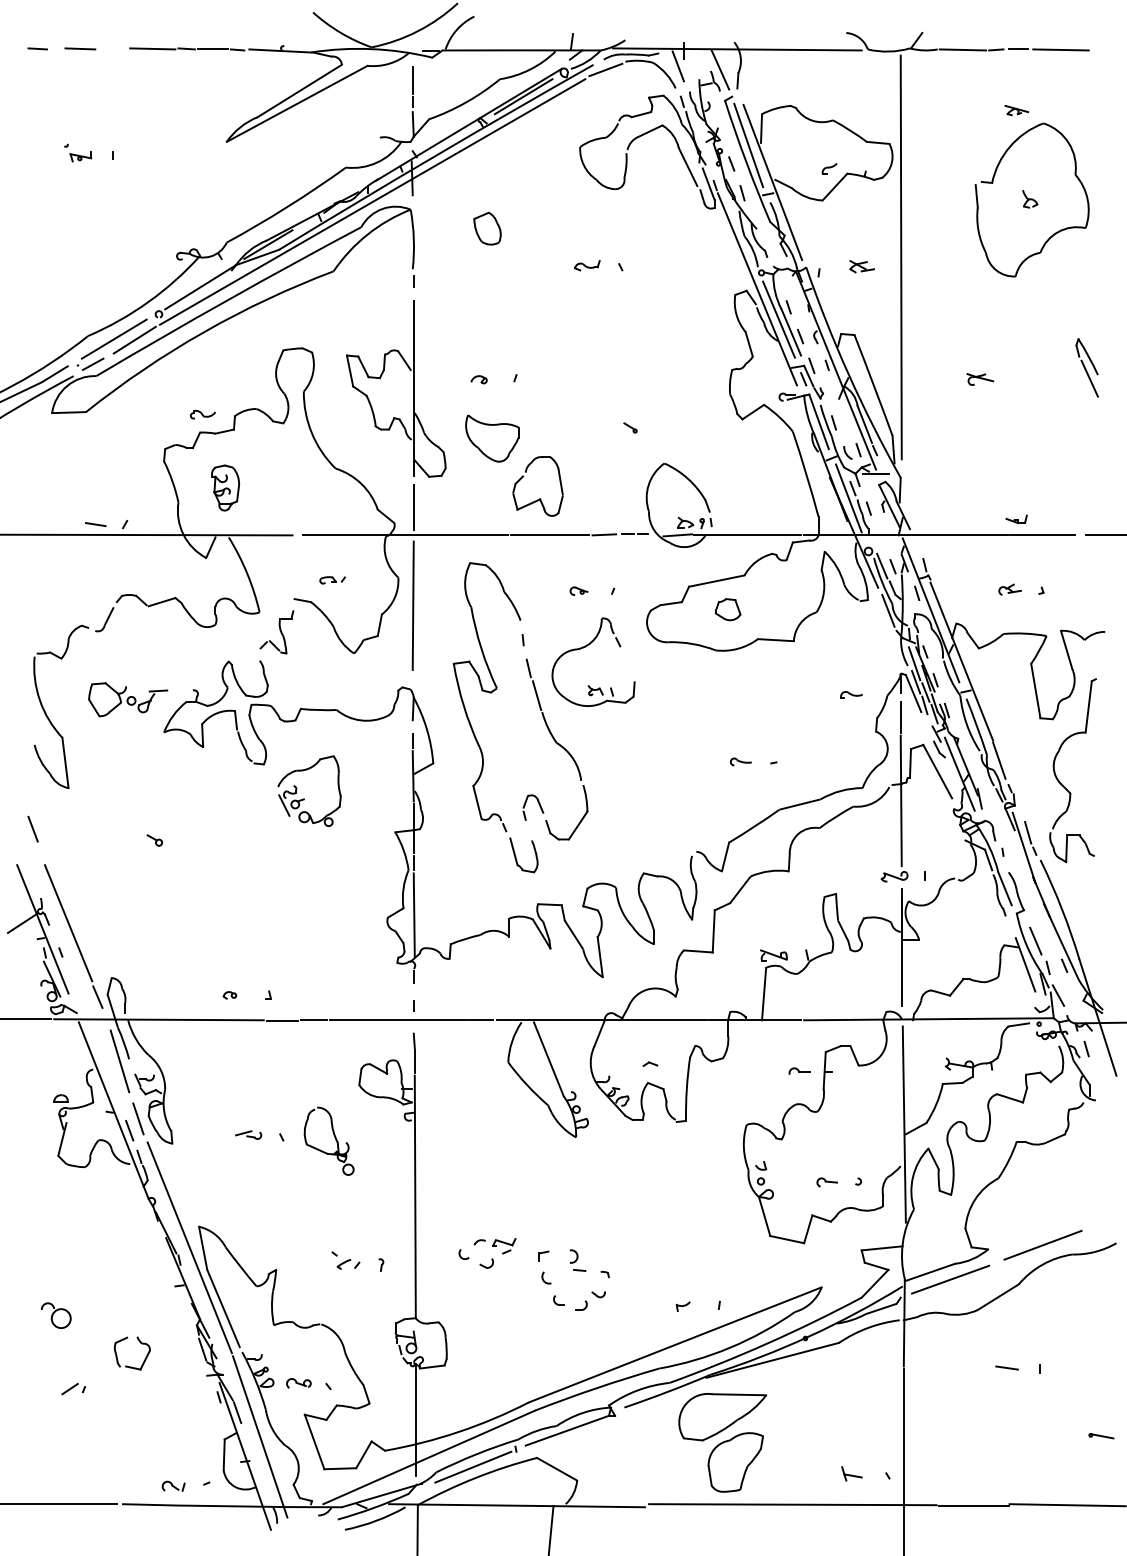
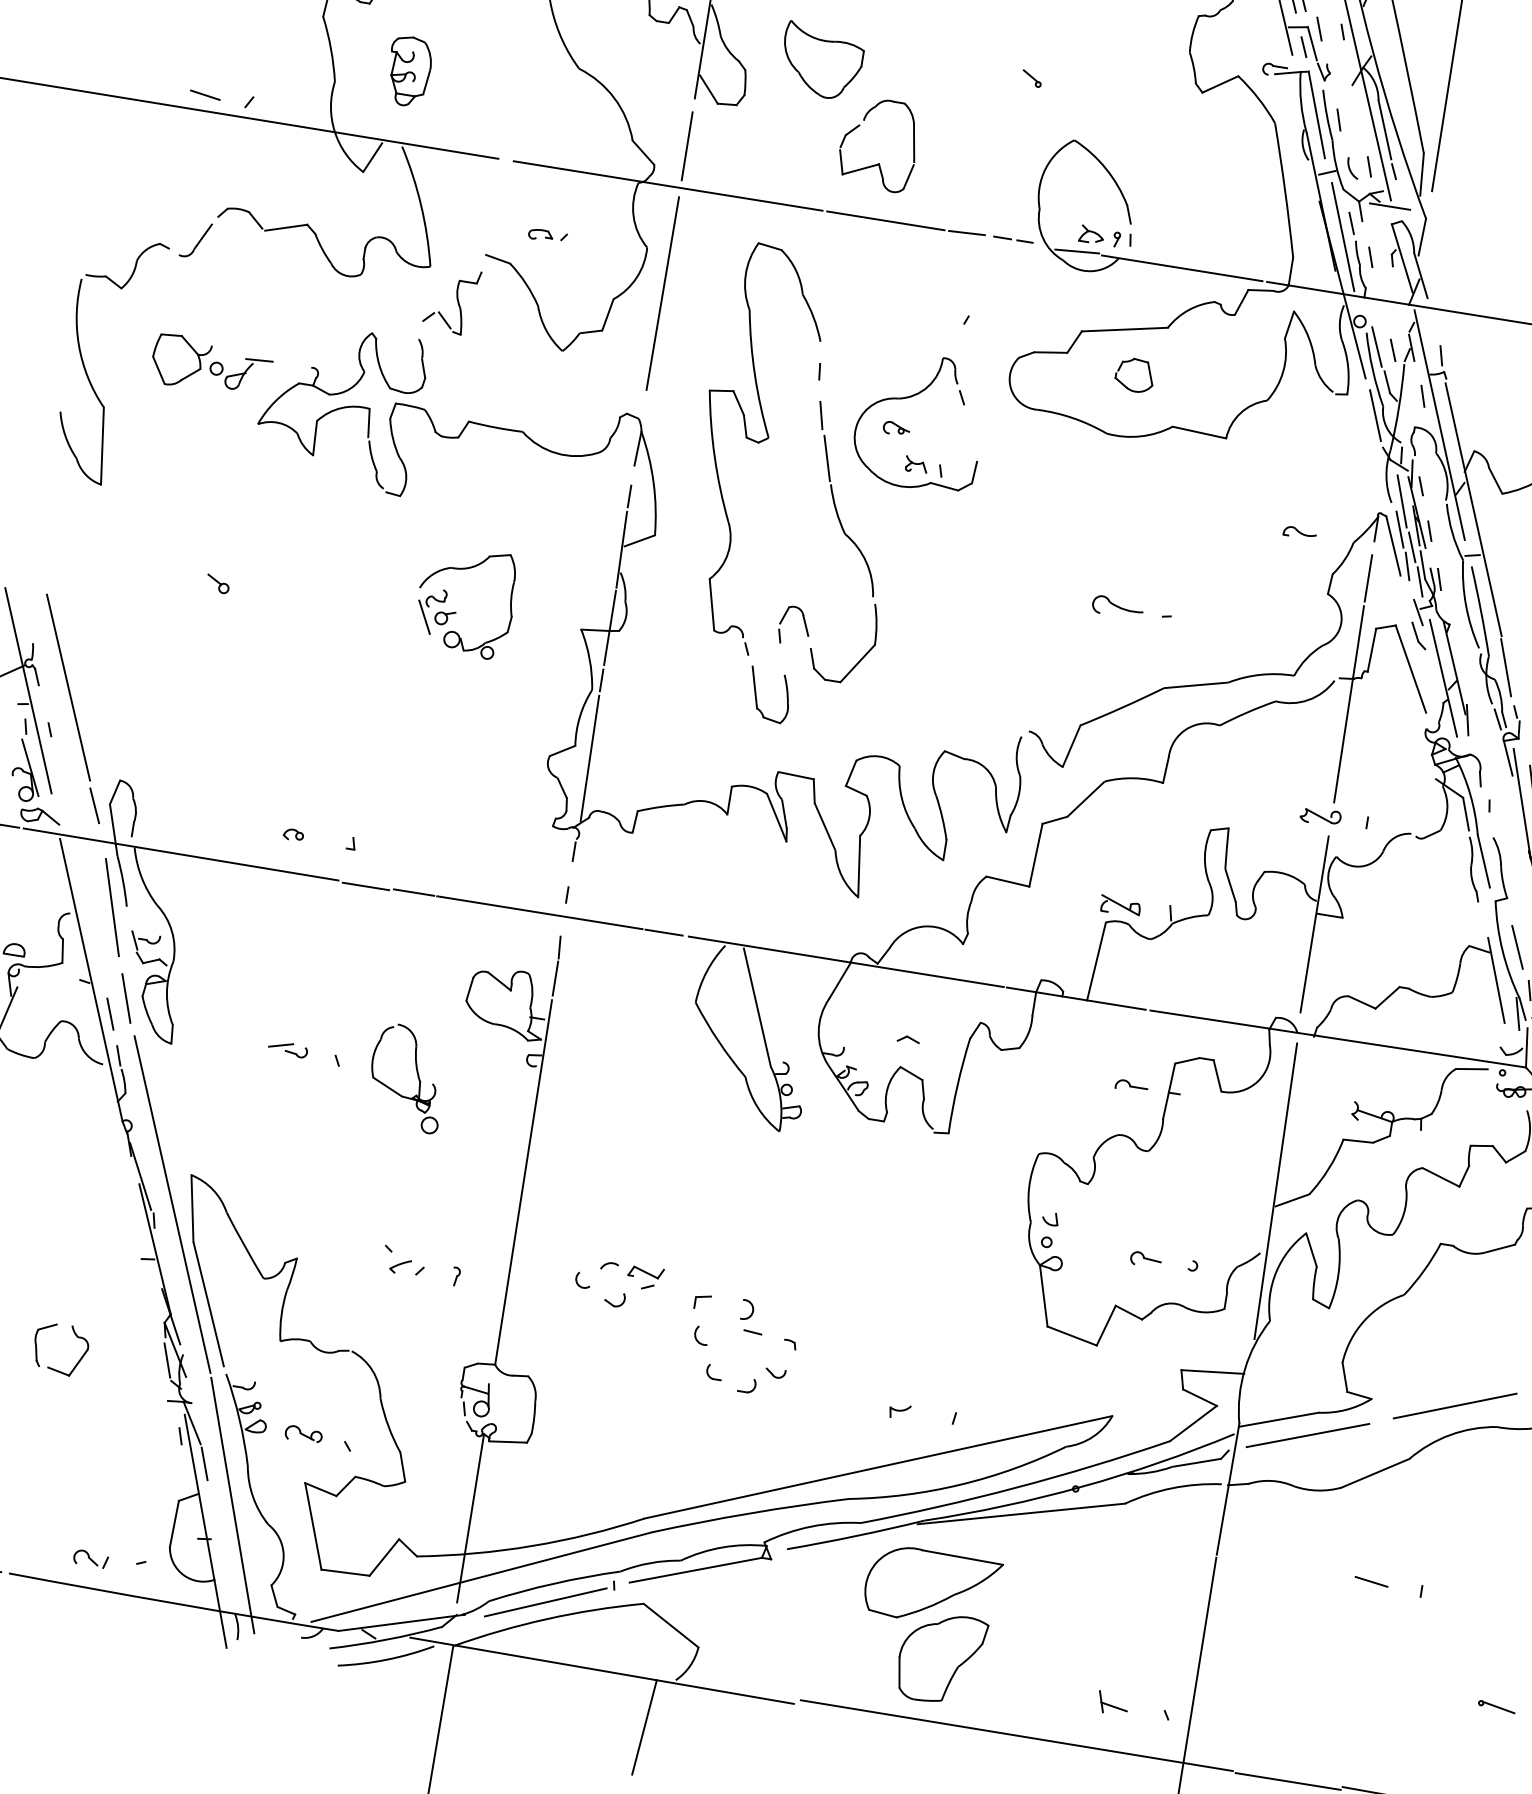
part: (578, 590) -> (895, 427), moved
part: (740, 761) -> (1117, 606), size x1.6
part: (304, 798) -> (456, 611), moved
line: (32, 828) -> (37, 536), removed

